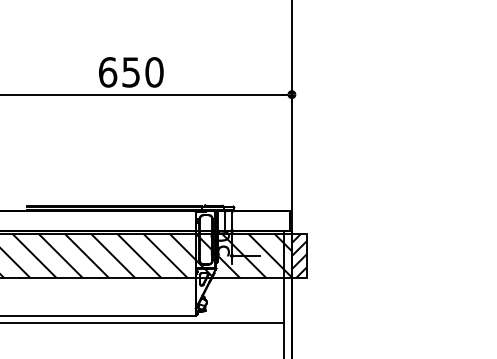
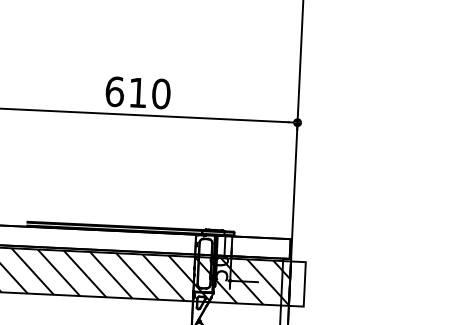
text: (130, 72) -> (137, 92), 650 -> 610
hatch: (298, 255) -> (296, 283), removed

